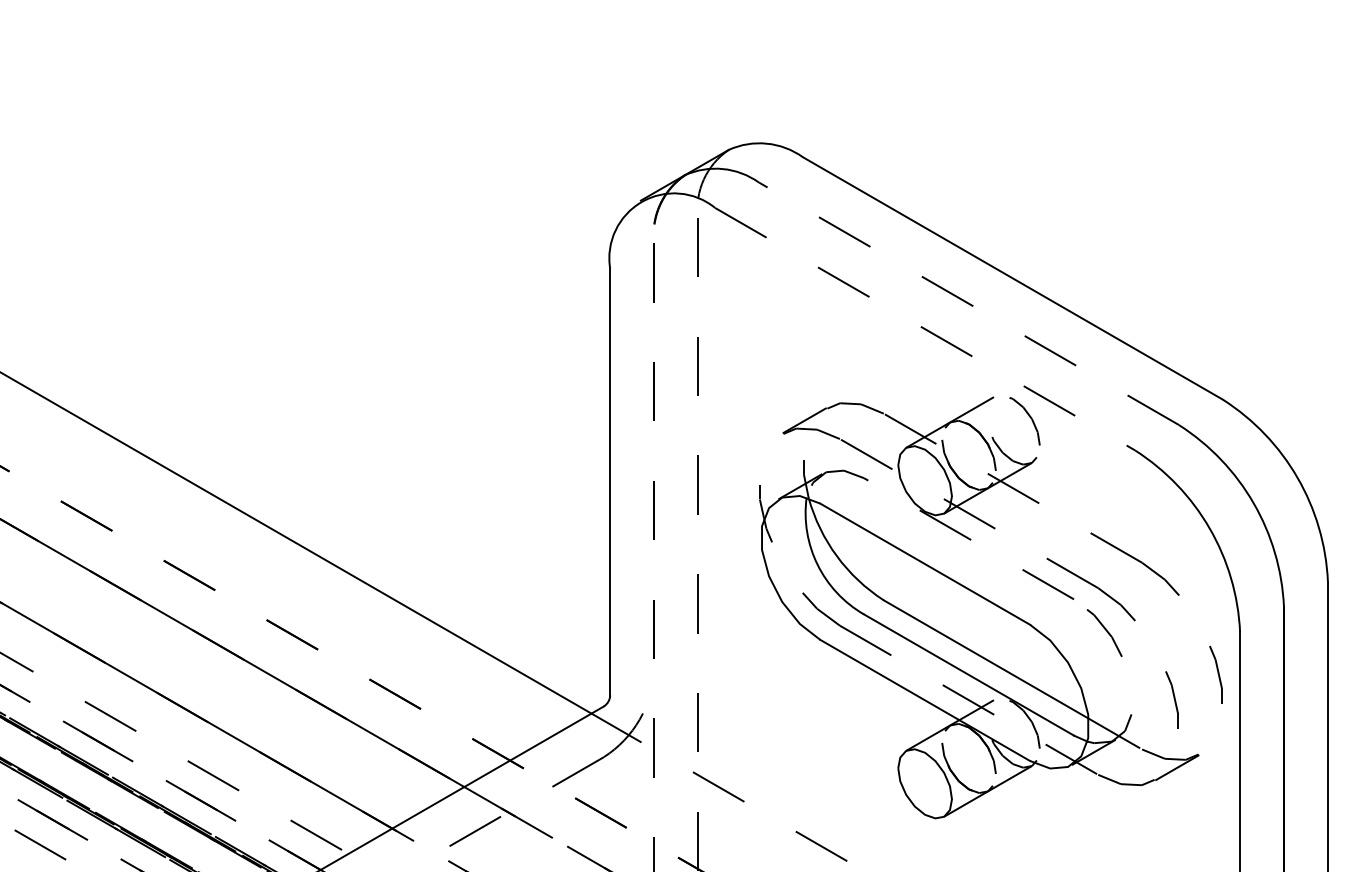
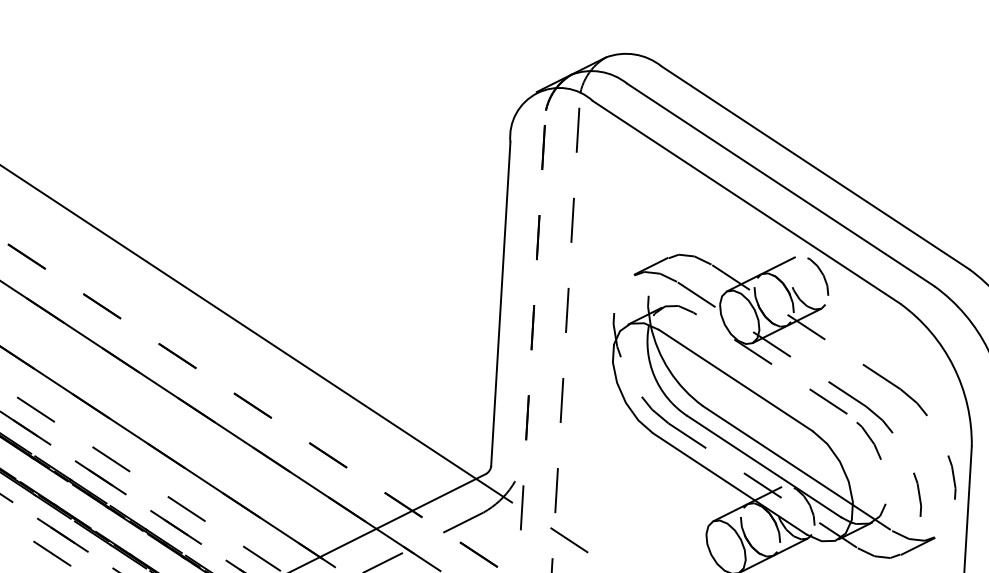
line: (968, 303) -> (780, 184), dashed -> solid
line: (925, 329) -> (746, 202), dashed -> solid

